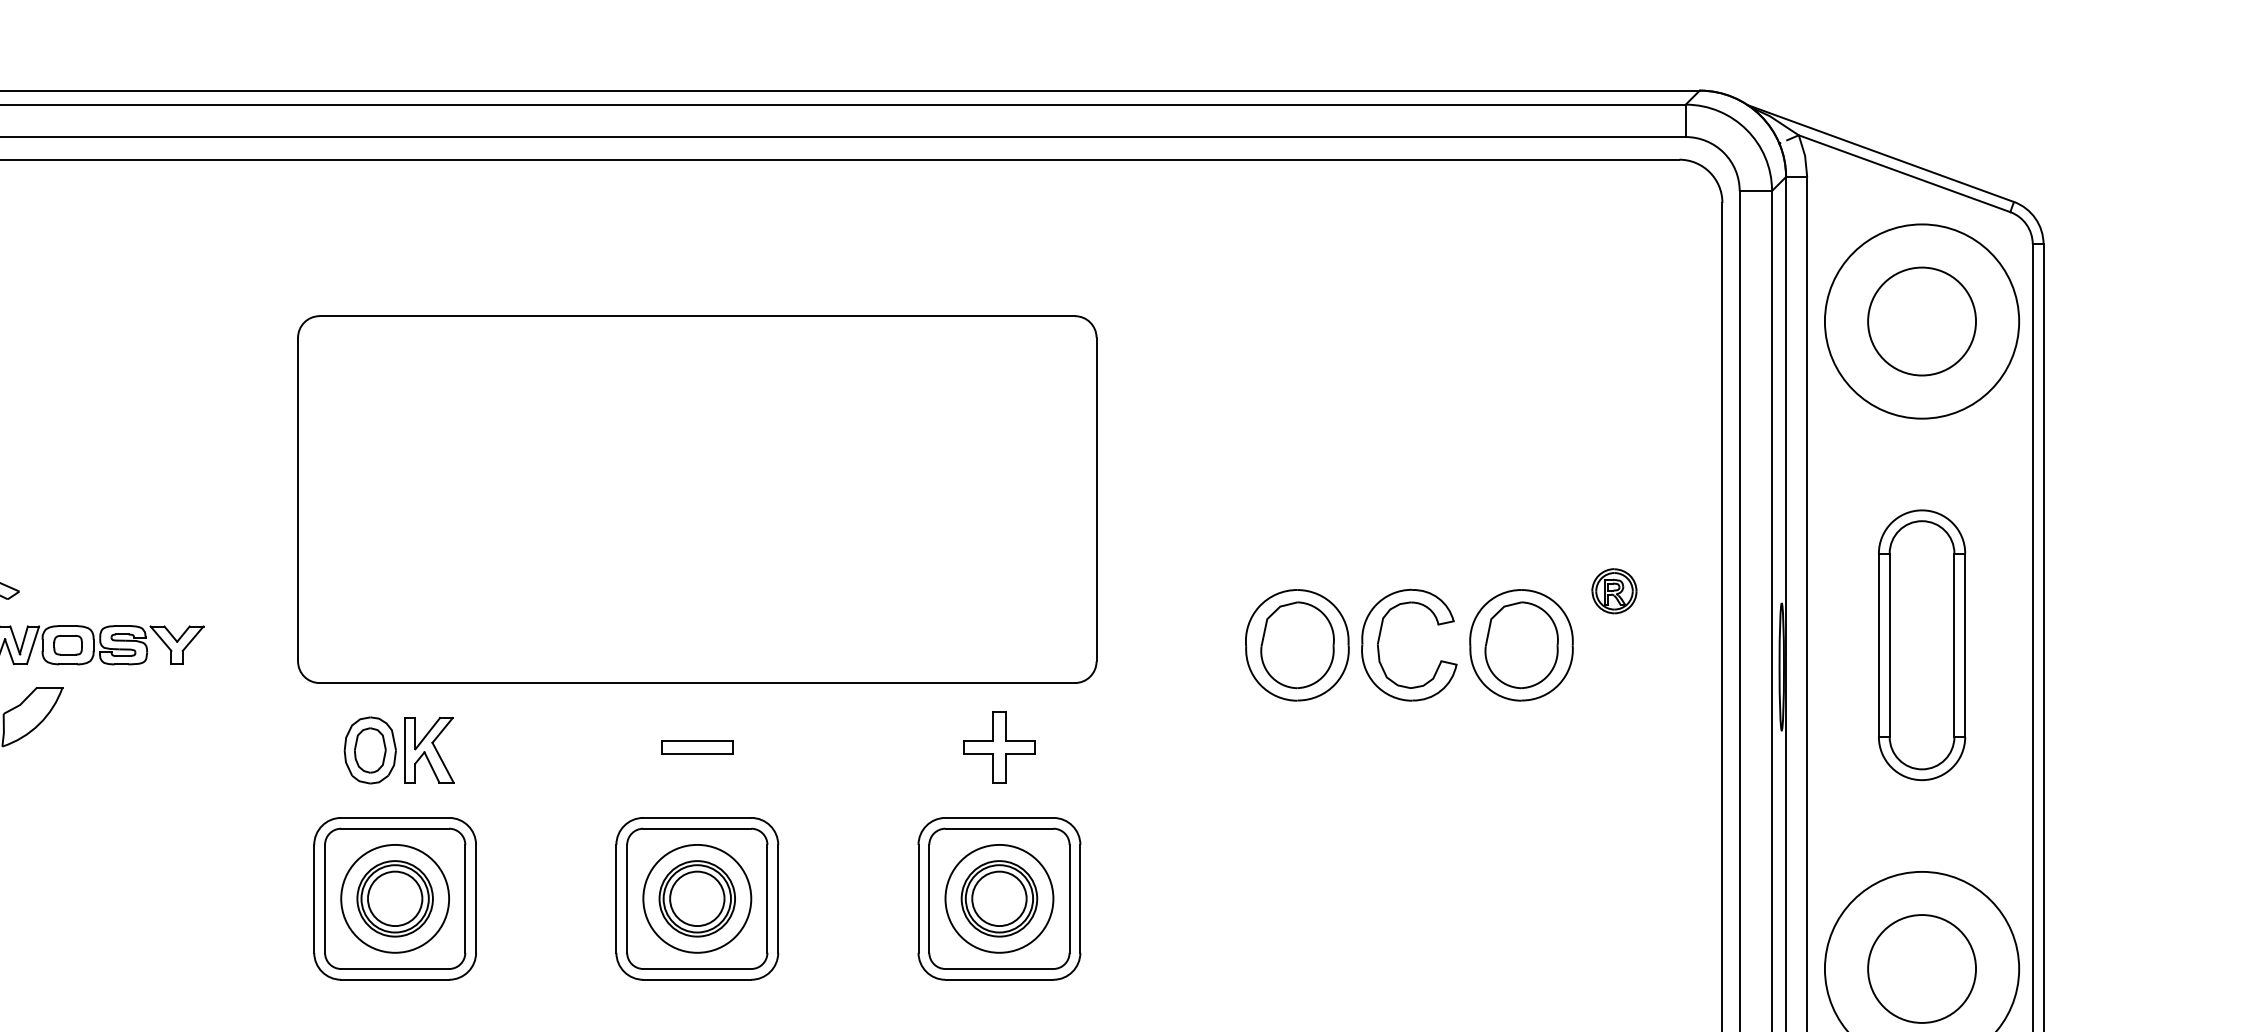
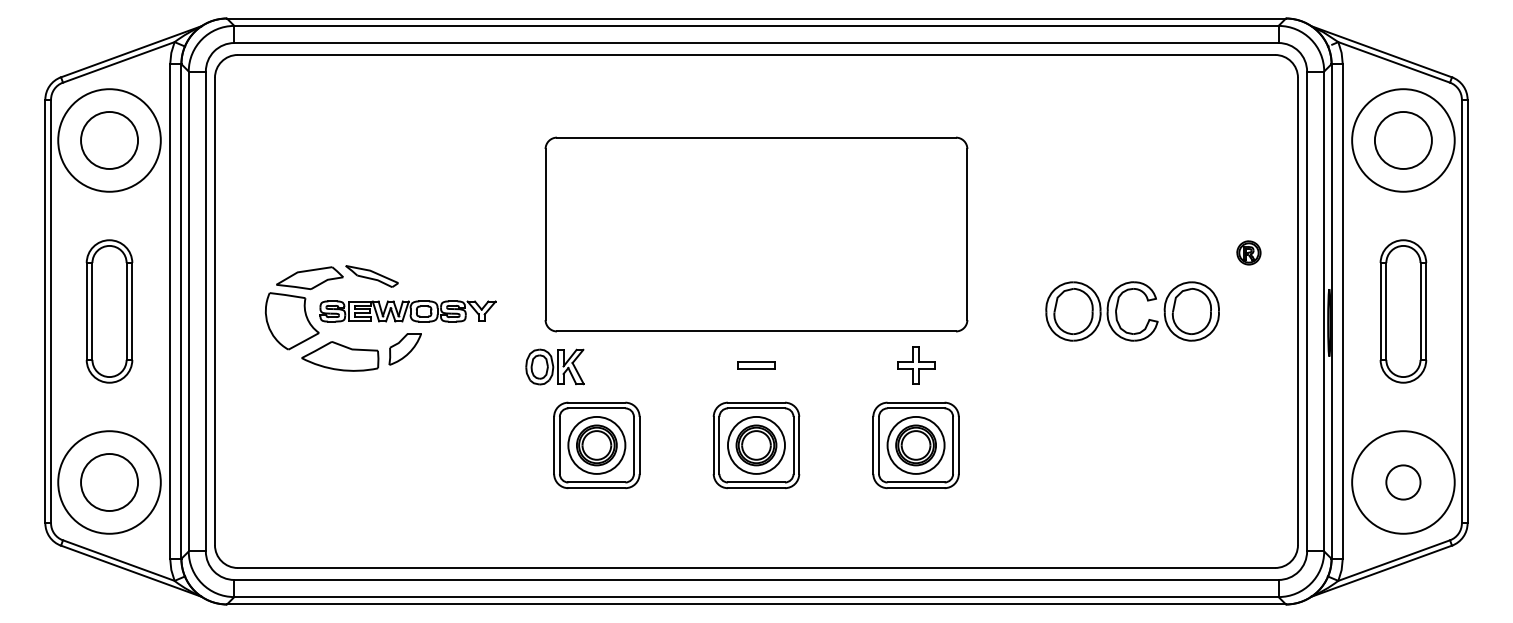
part: (1613, 590) -> (1248, 252), moved
part: (398, 749) -> (554, 366), moved
circle: (1920, 968) -> (1402, 482), size x0.6

